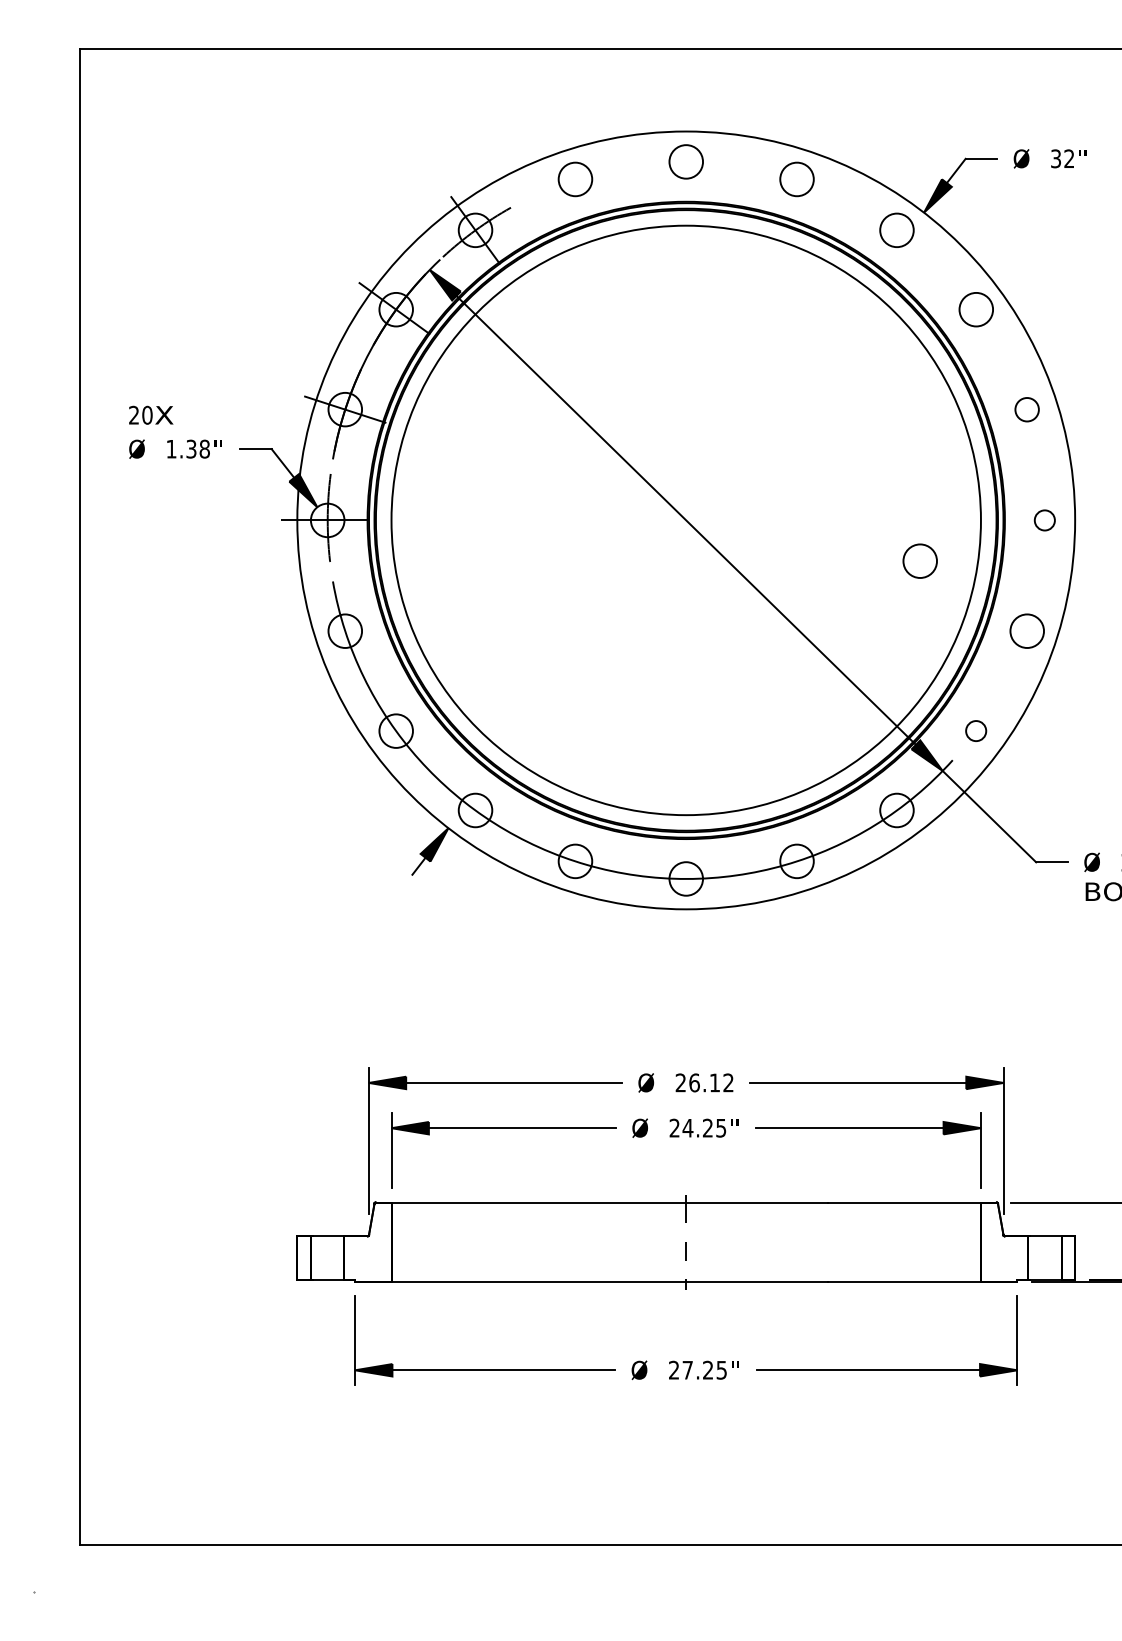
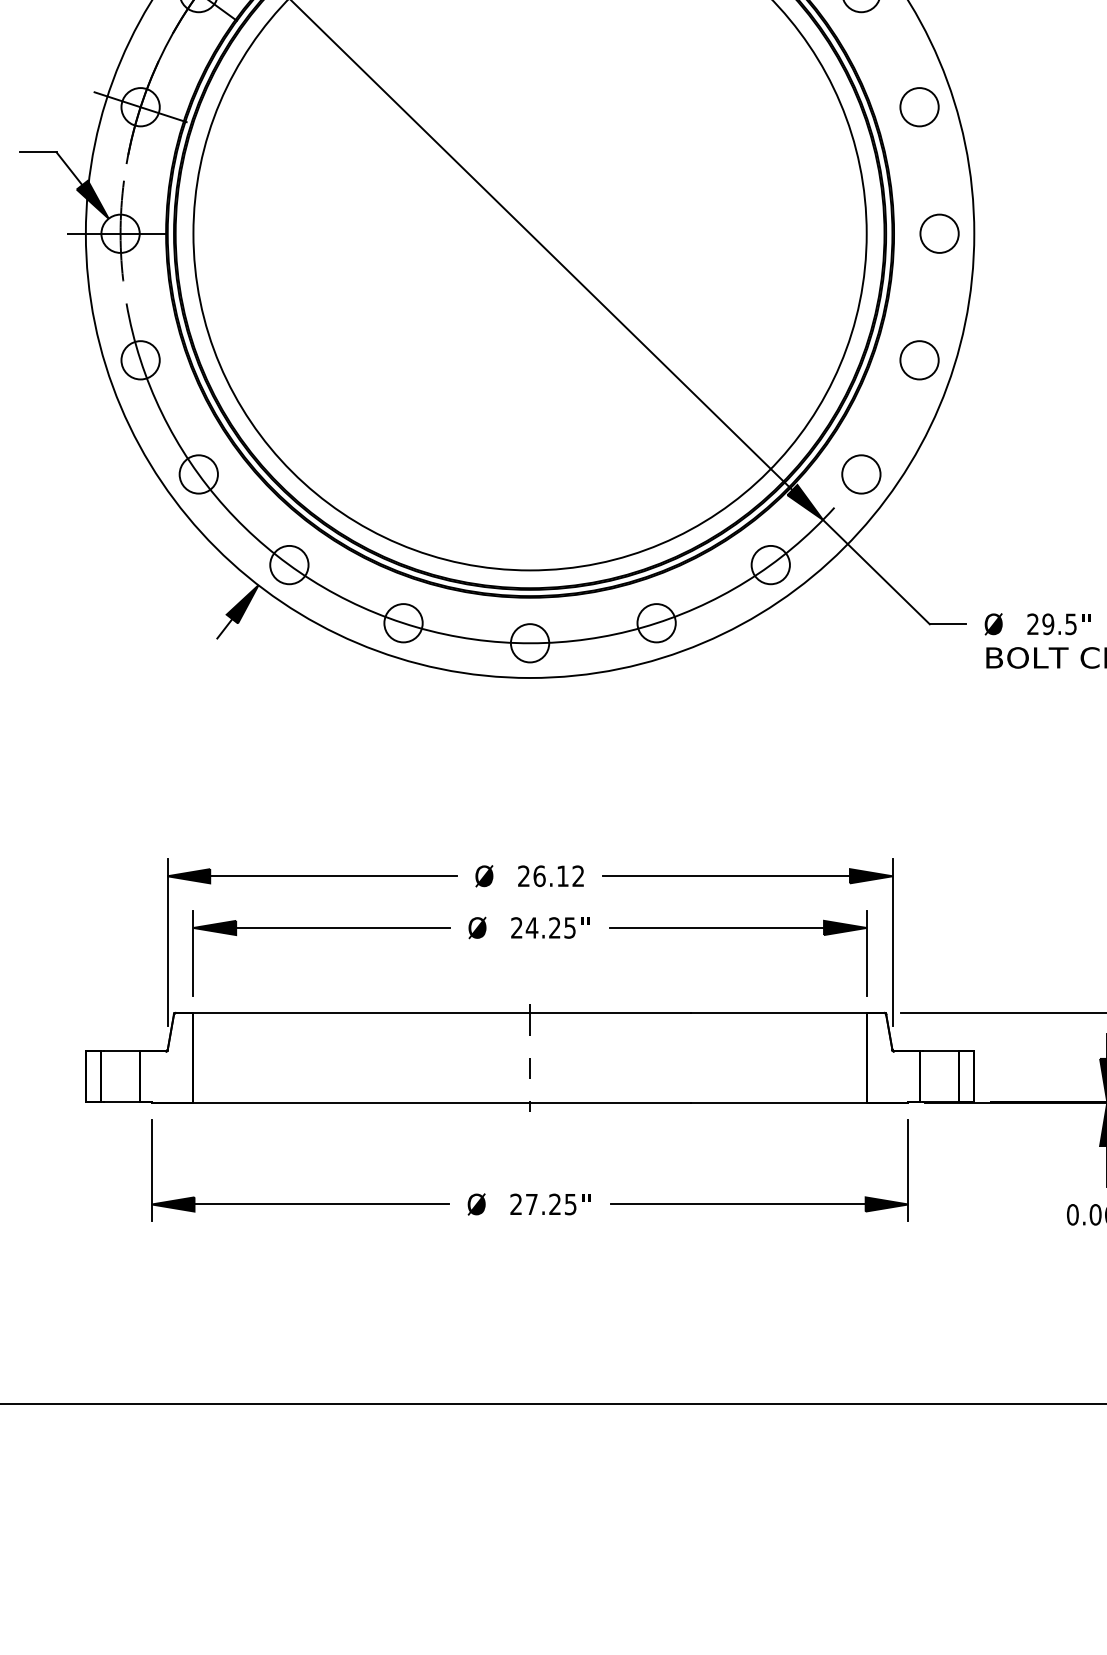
circle: (1026, 409) -> (918, 107), size x1.43
circle: (1044, 520) -> (939, 233), size x1.67
circle: (919, 560) -> (796, 279), removed
circle: (975, 730) -> (860, 473), size x1.67

